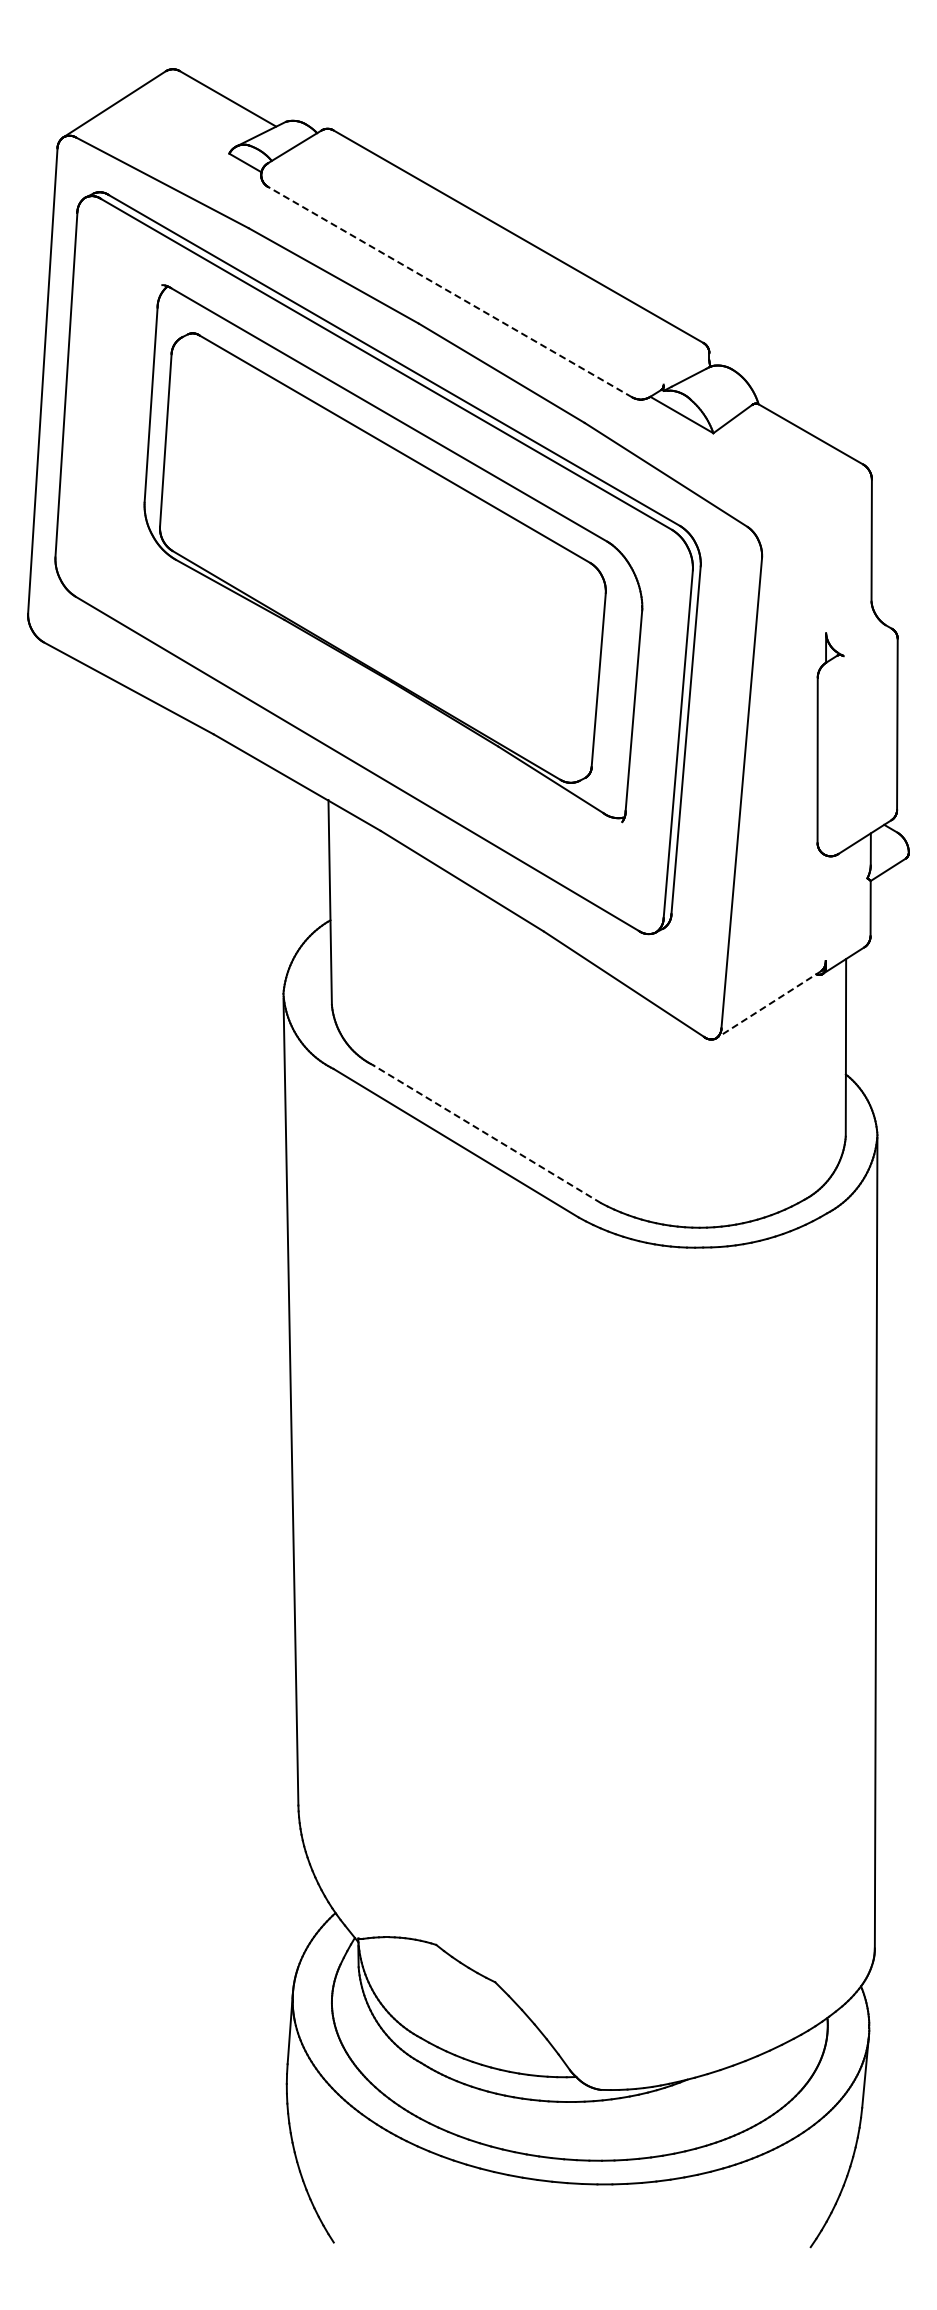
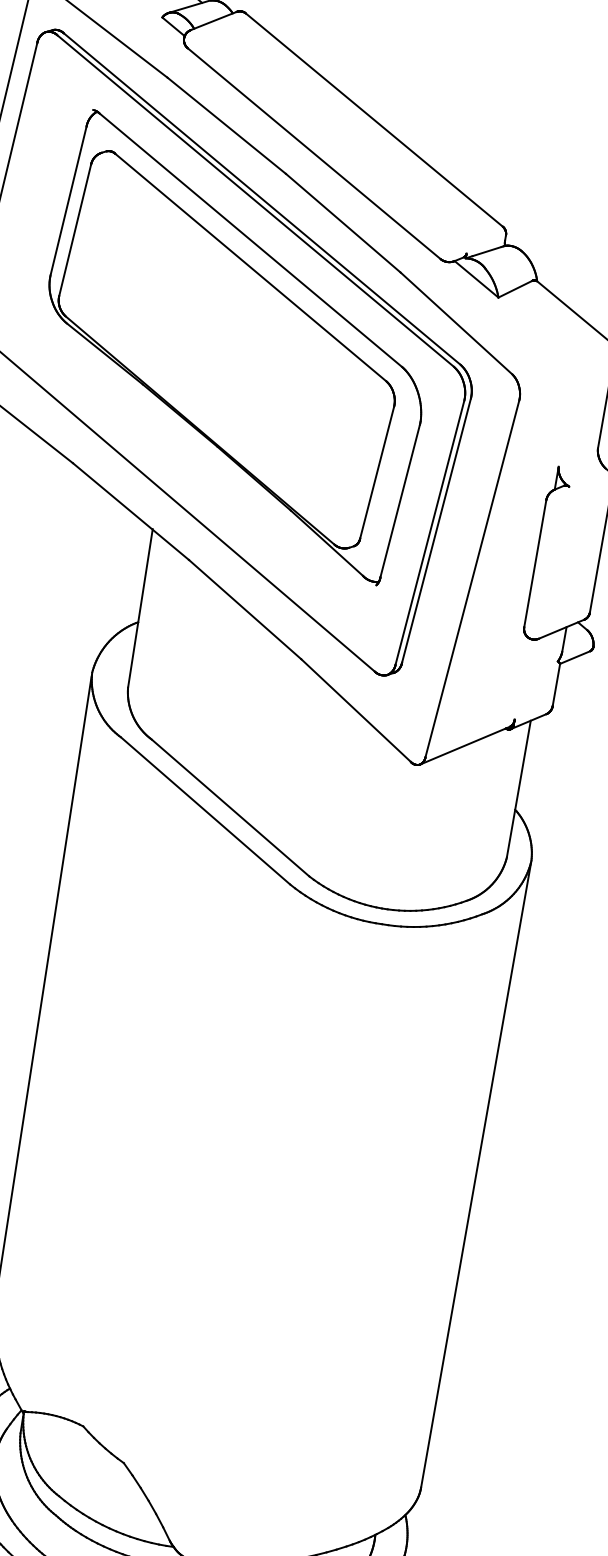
line: (449, 291) -> (313, 153), dashed -> solid
line: (768, 1004) -> (464, 745), dashed -> solid
line: (486, 1133) -> (230, 807), dashed -> solid

